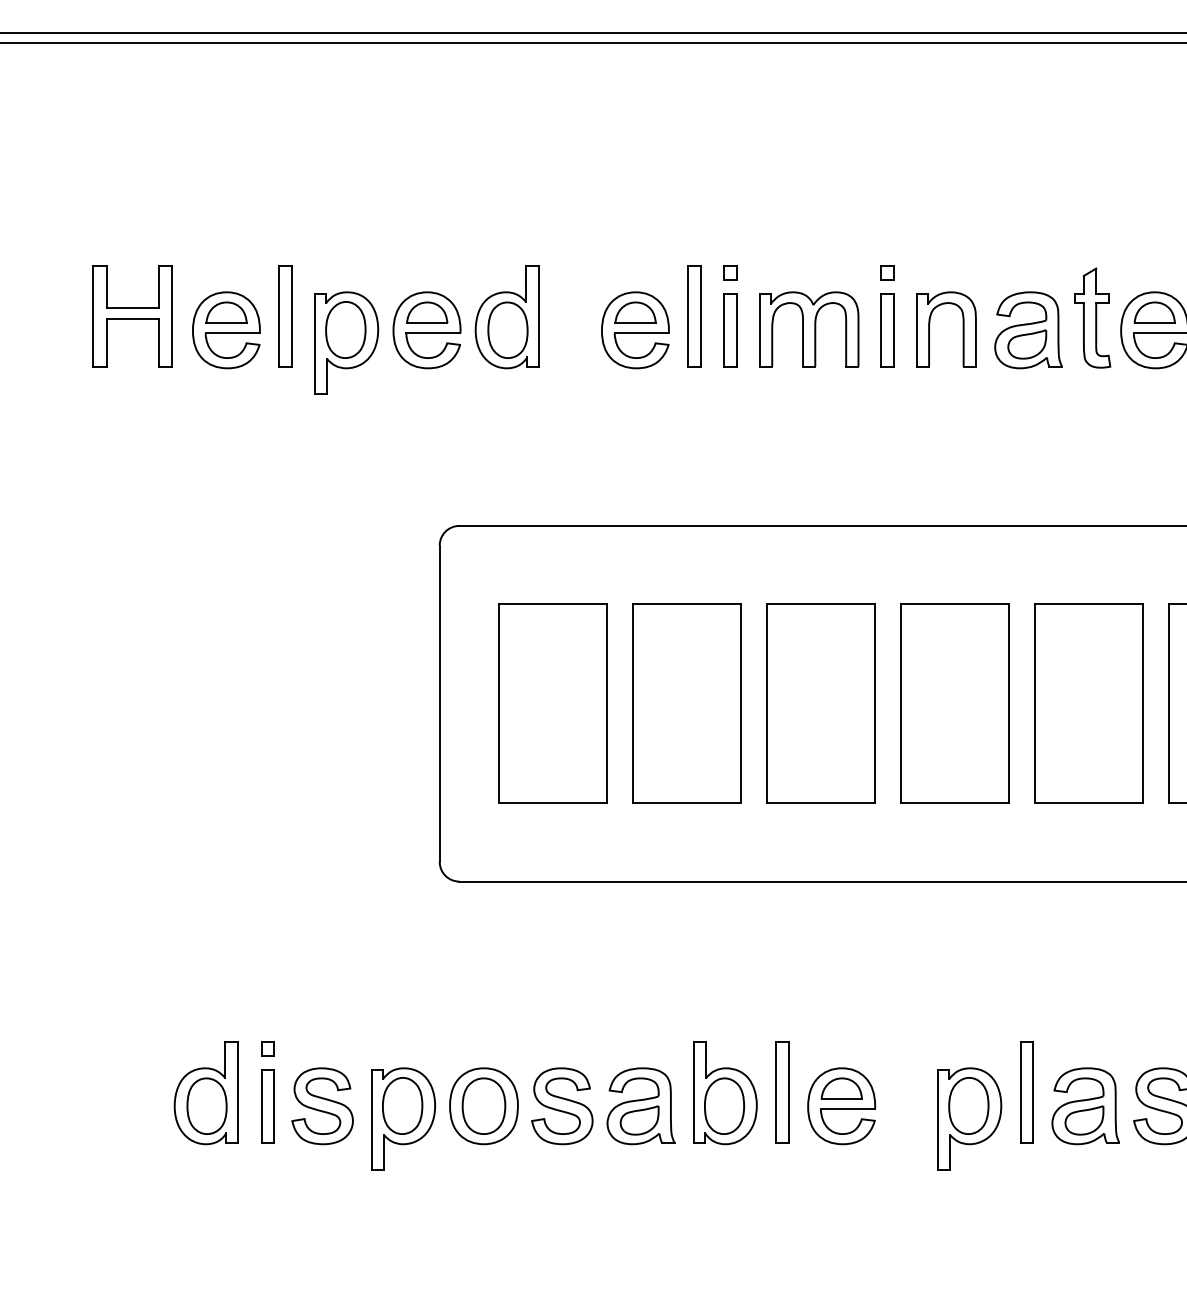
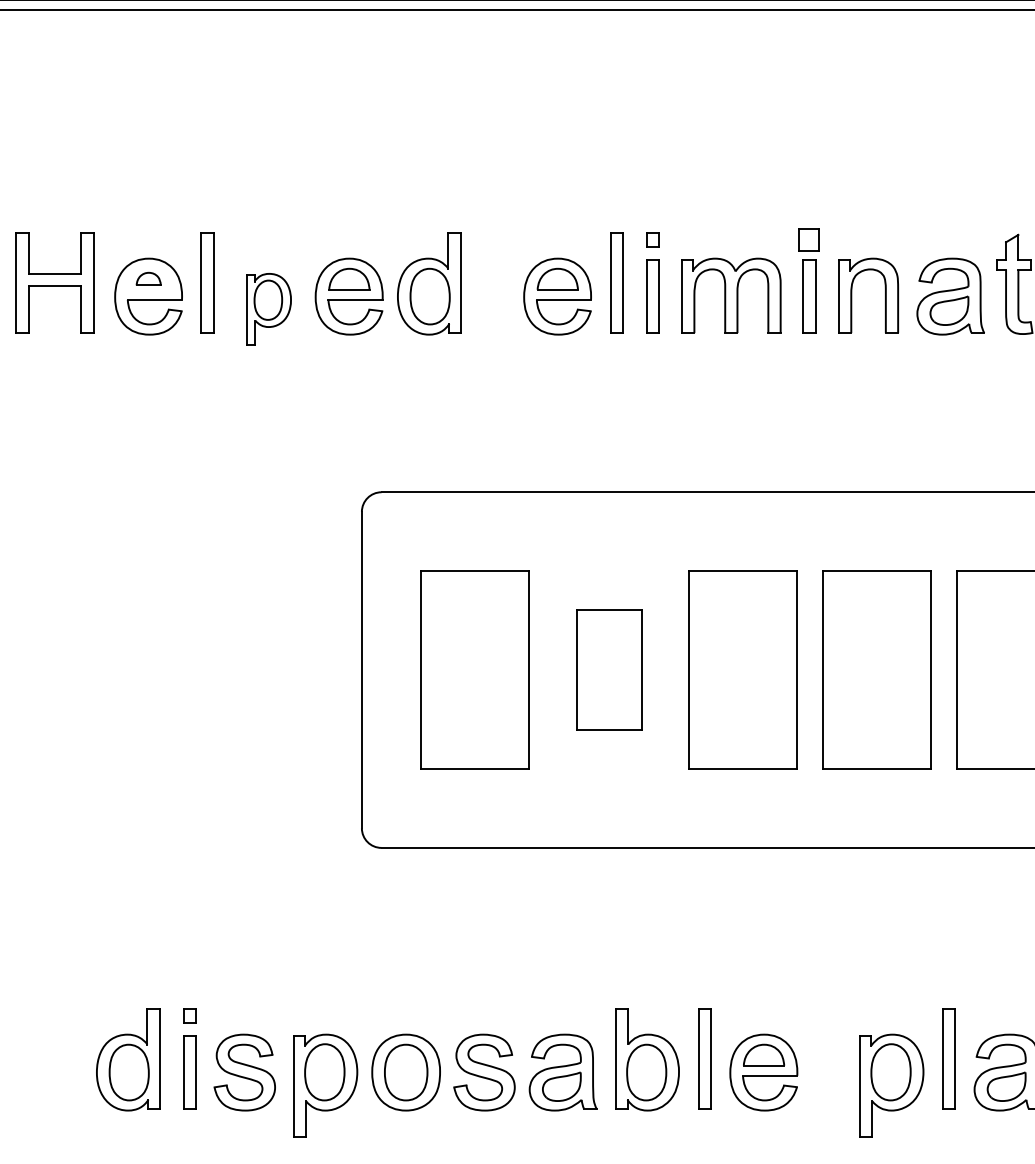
part: (887, 272) -> (809, 238), size x1.6
part: (226, 312) -> (148, 278), size x0.6
part: (346, 342) -> (268, 308), size x0.7
part: (686, 703) -> (608, 669), size x0.6

